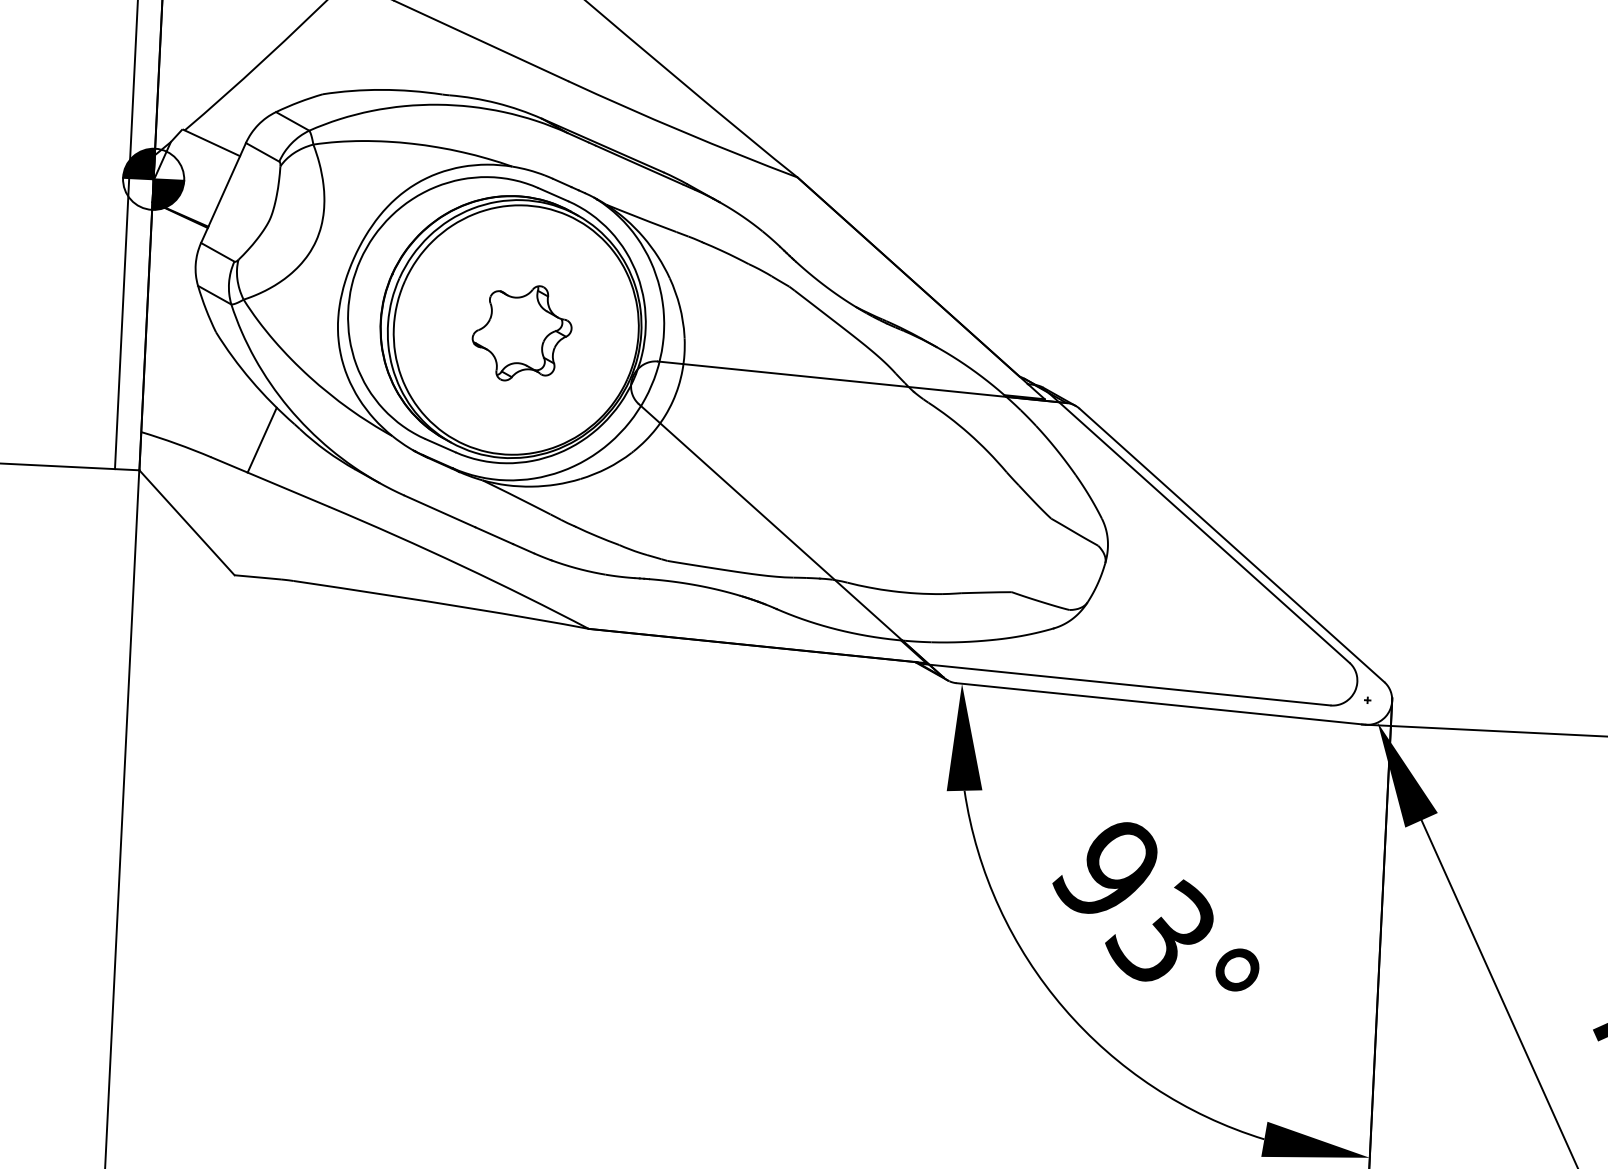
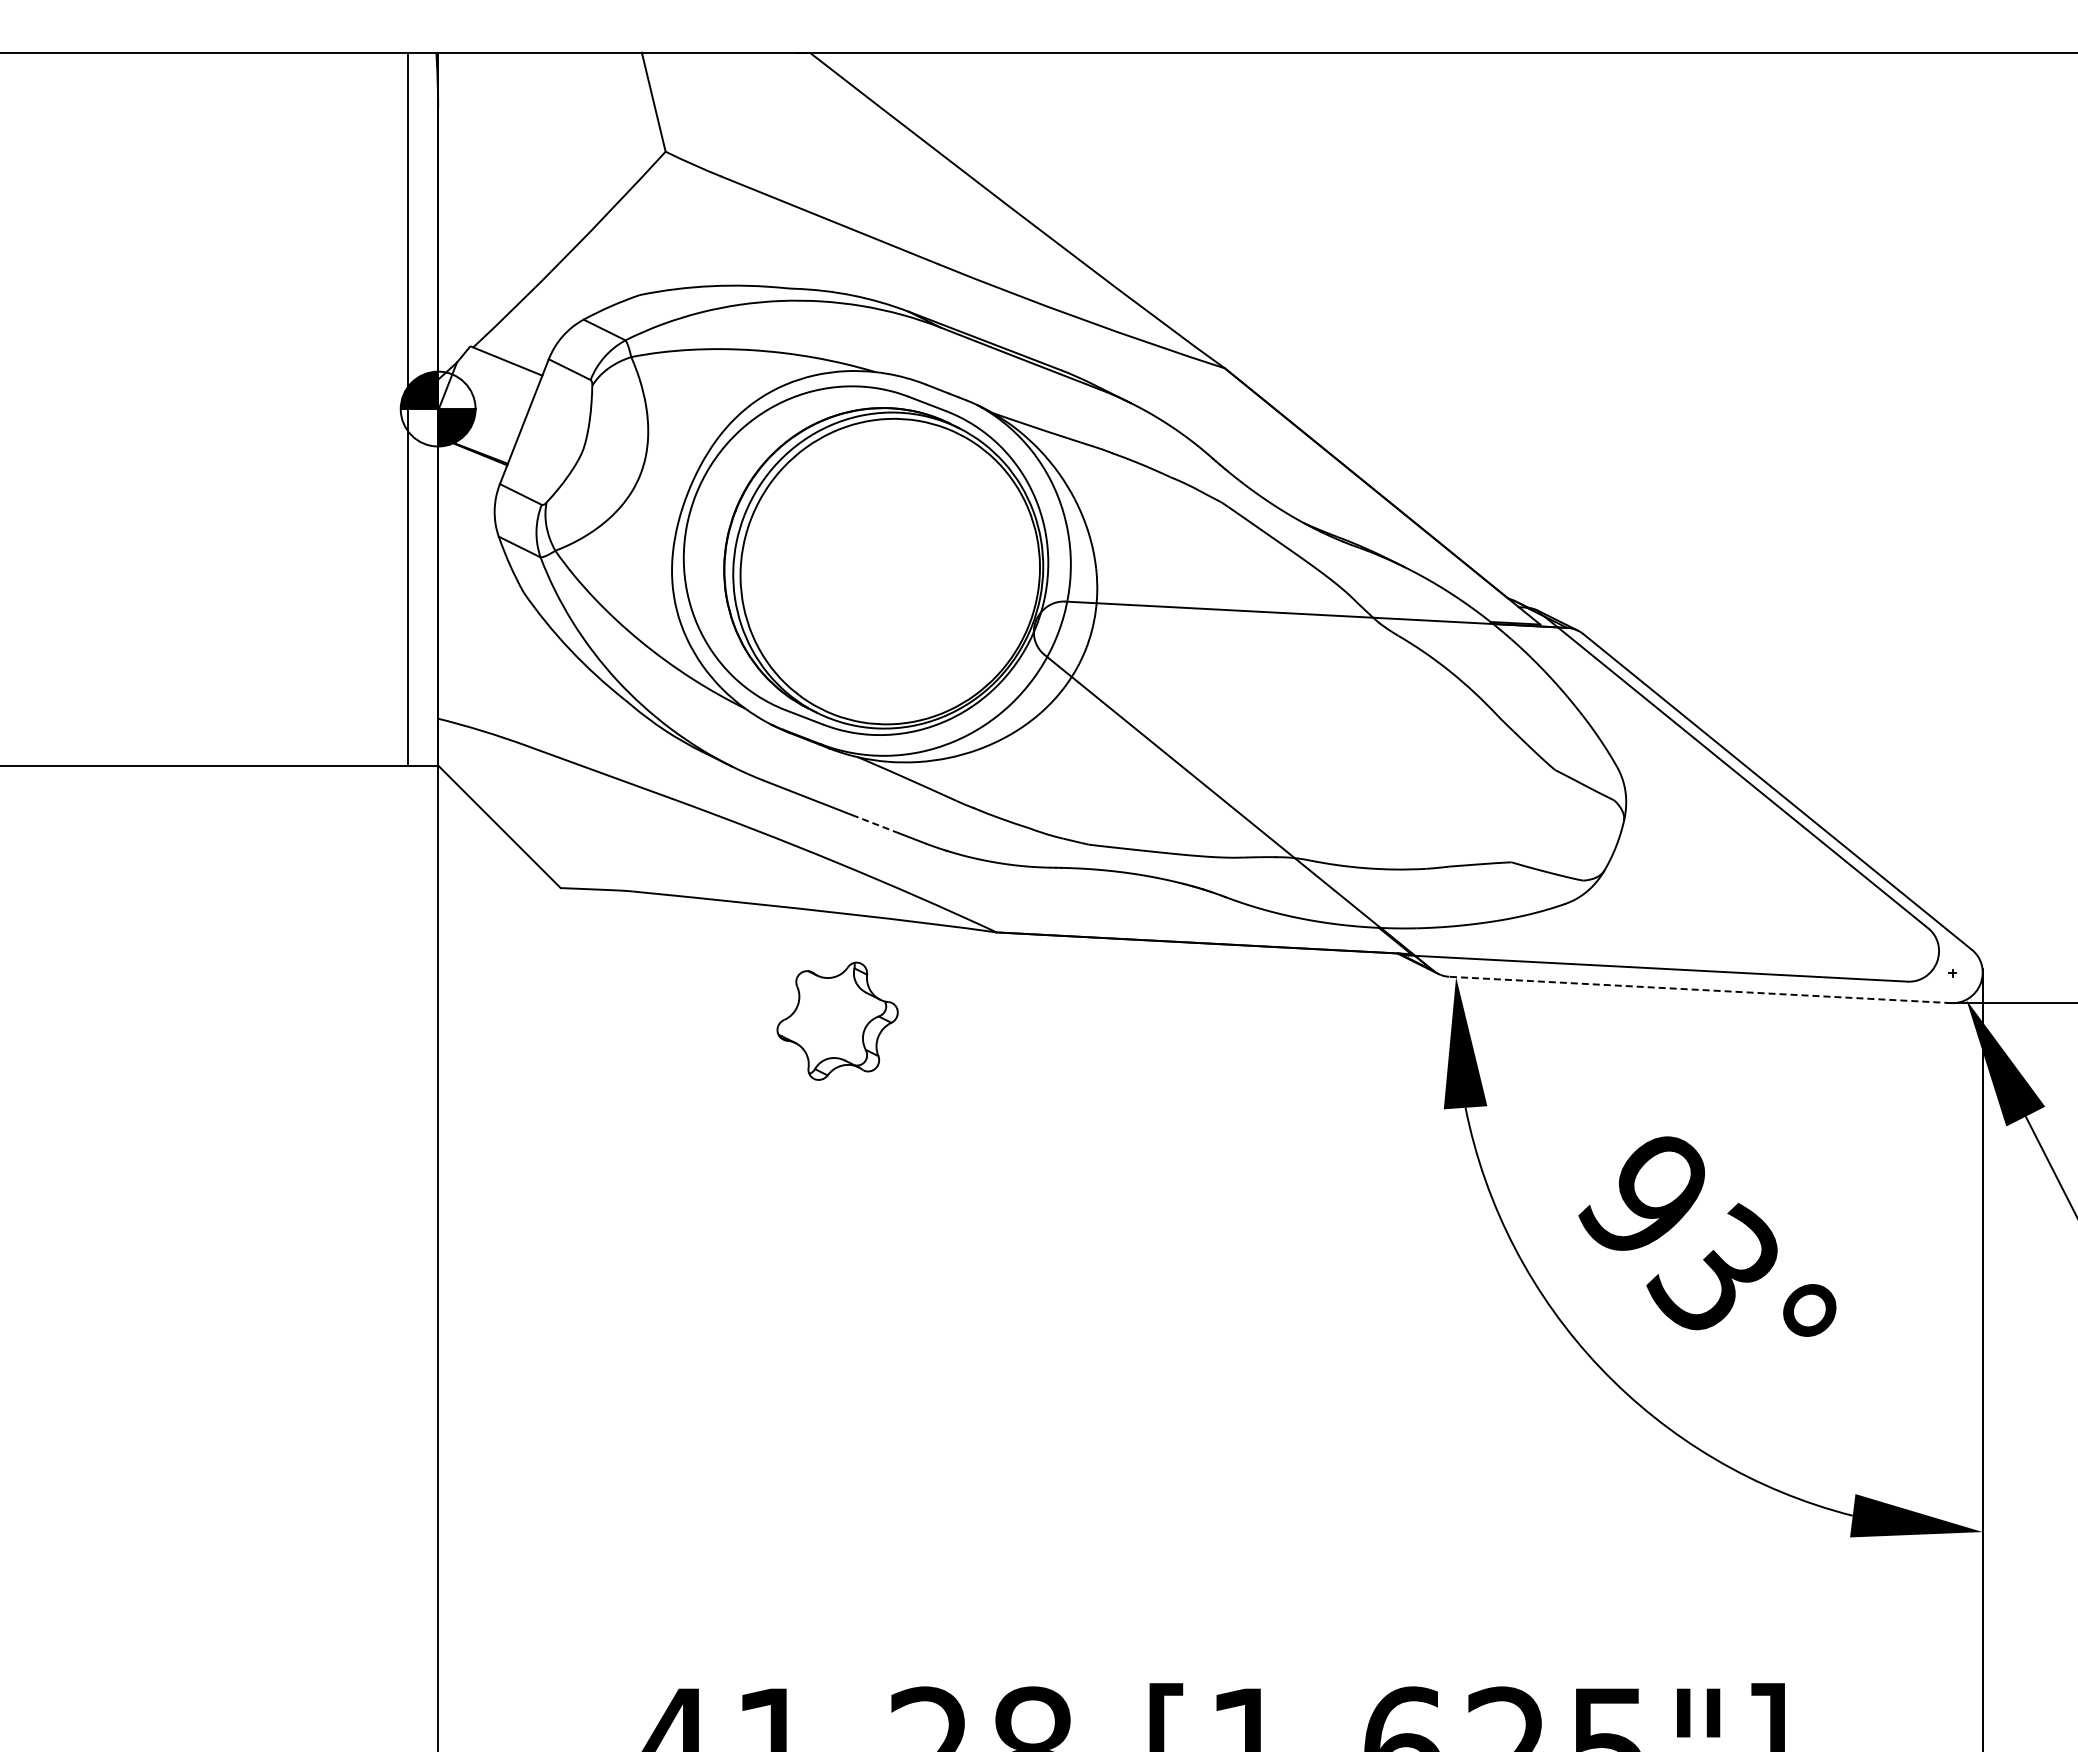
part: (522, 332) -> (837, 1020), moved
line: (262, 439) -> (586, 720), removed
line: (494, 535) -> (876, 824), solid -> dashed
line: (1160, 703) -> (1699, 989), solid -> dashed

